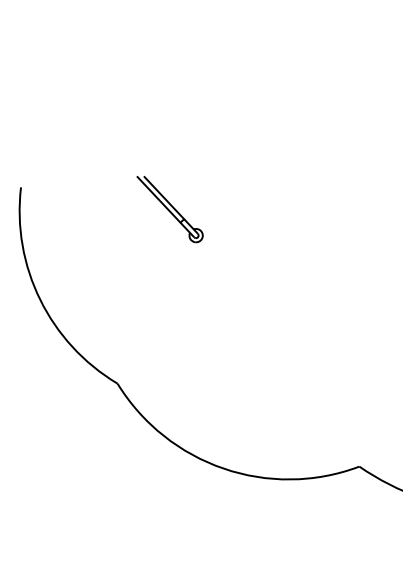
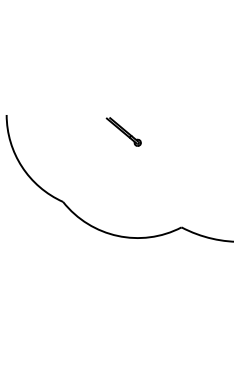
part: (169, 208) -> (123, 131), moved

